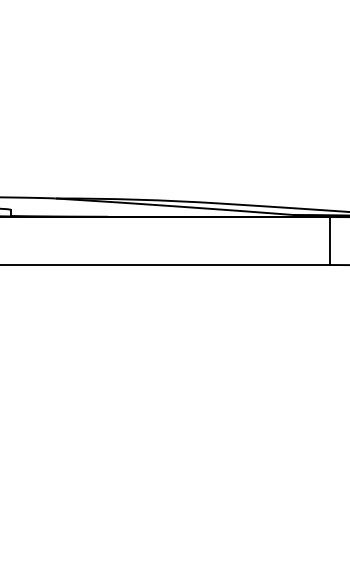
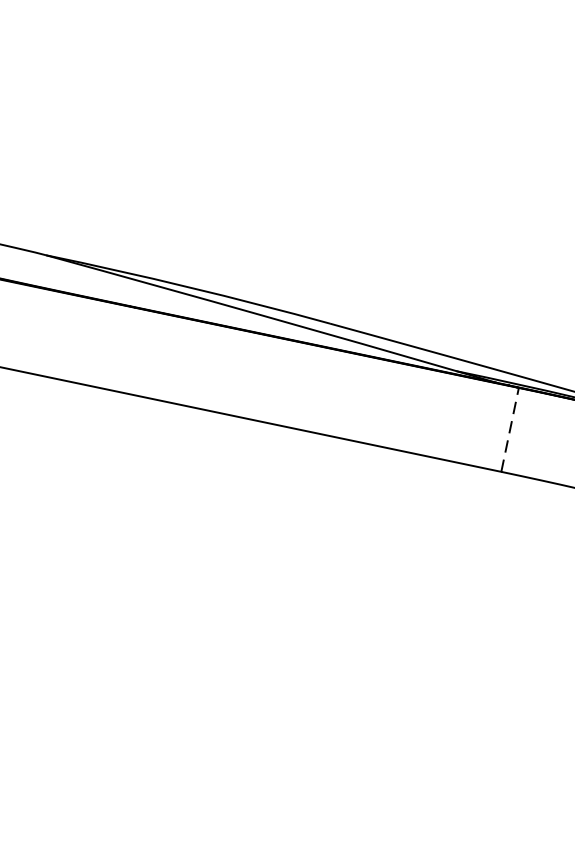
line: (329, 241) -> (509, 430), solid -> dashed

